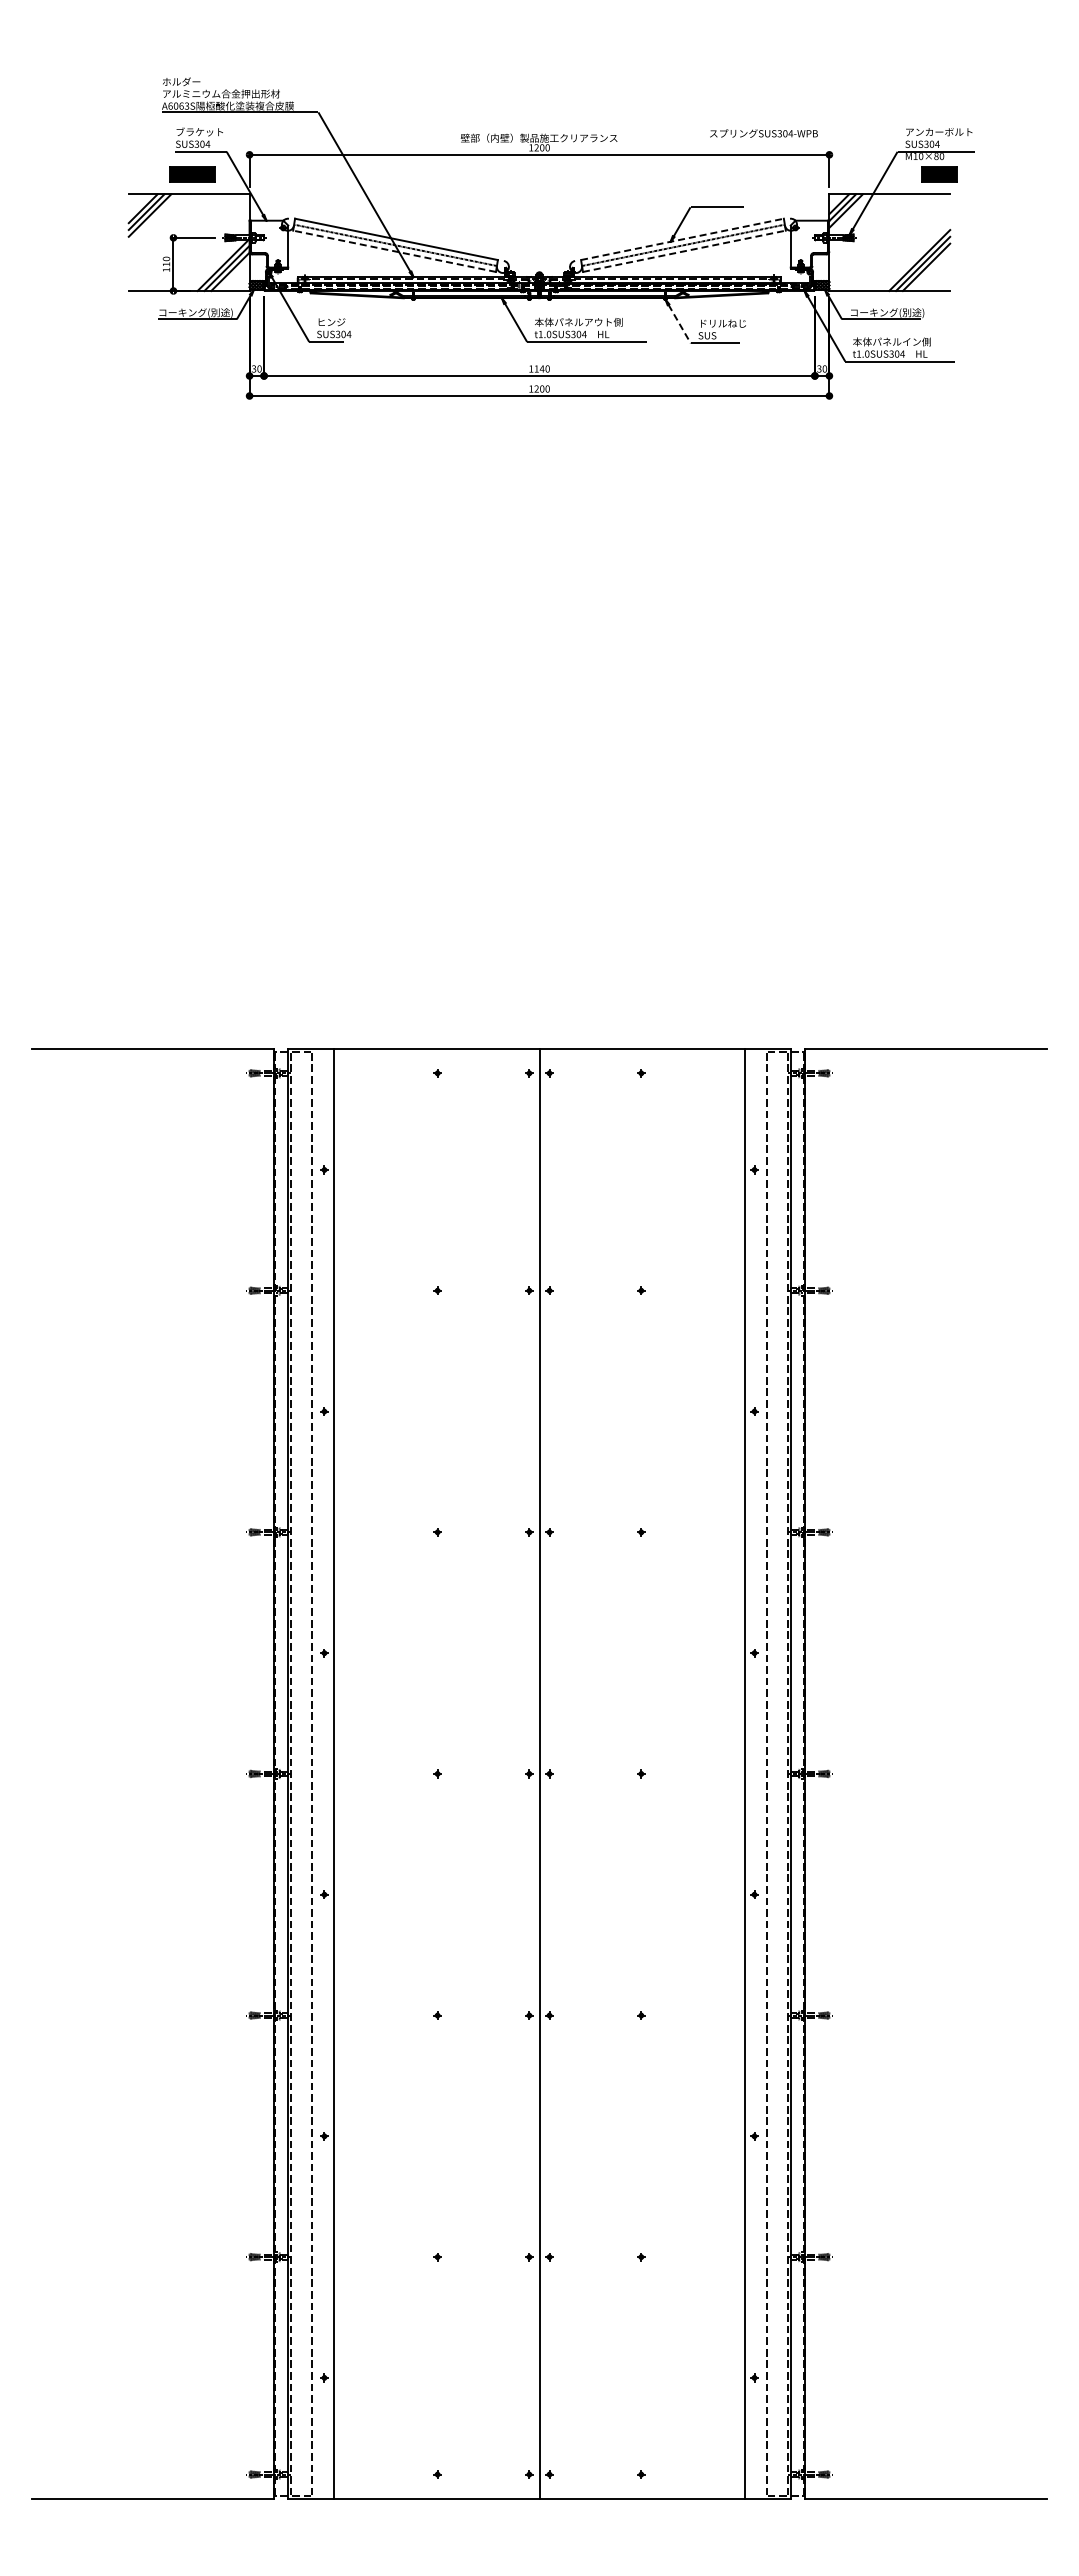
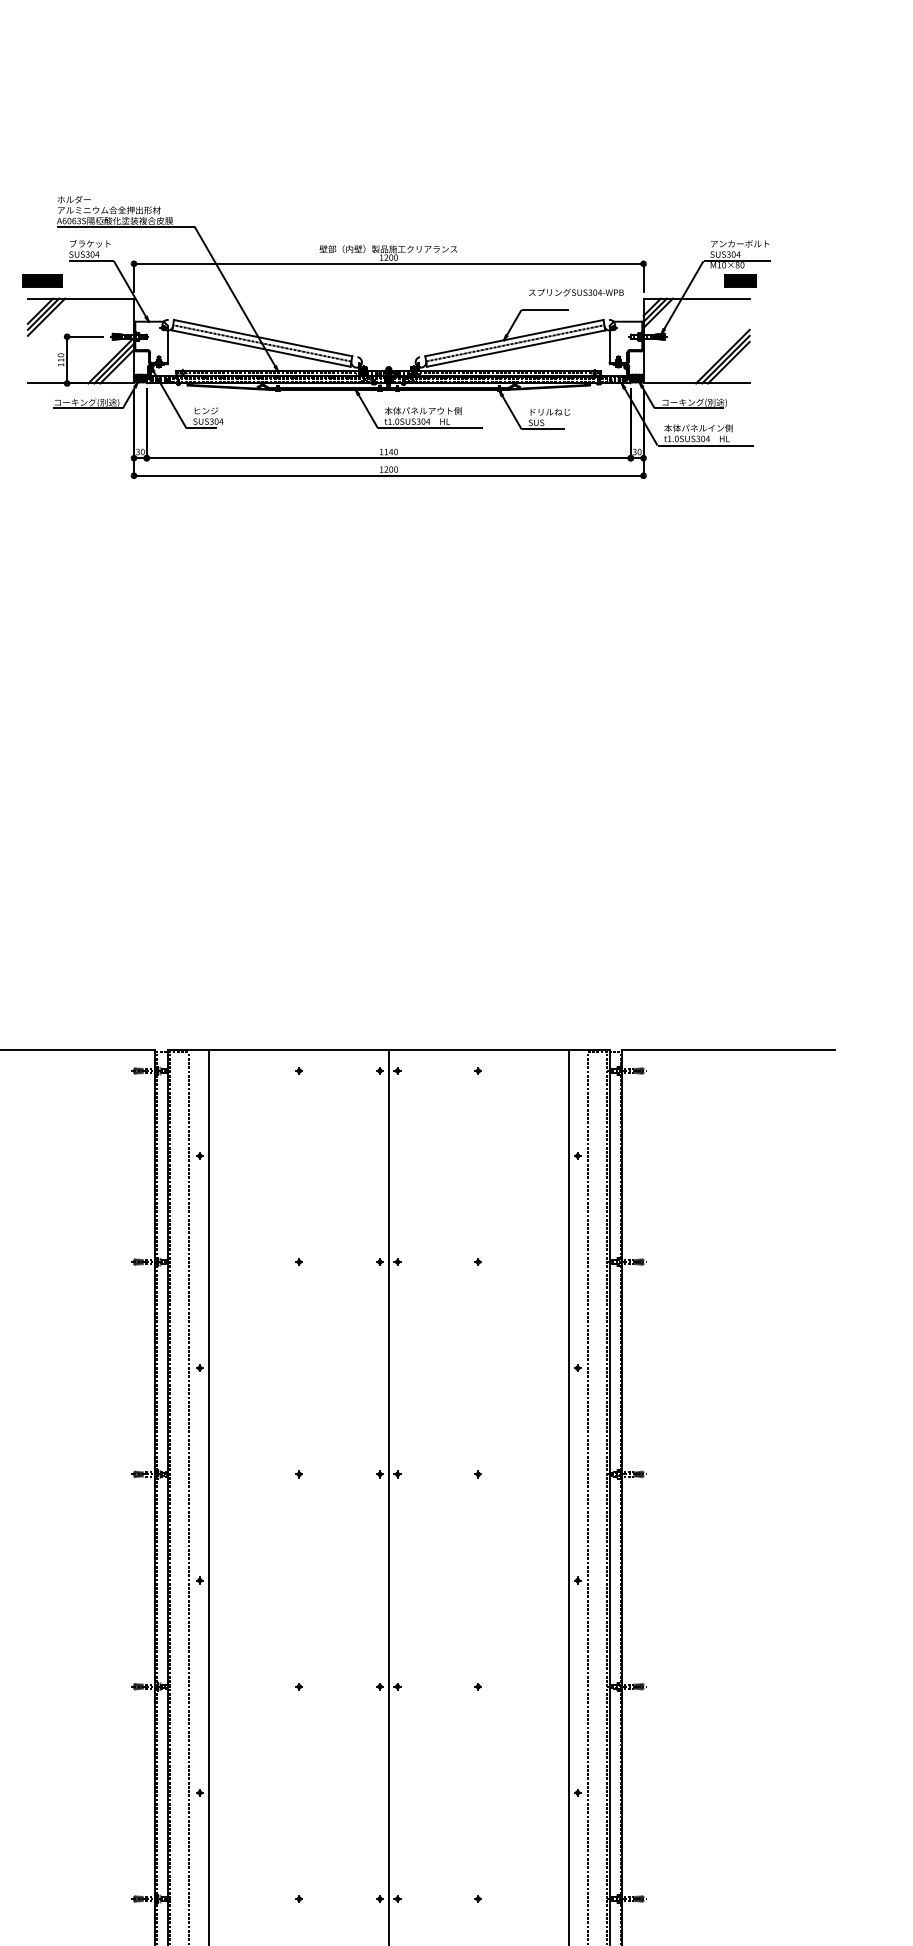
text: (763, 133) -> (575, 292), moved
part: (192, 174) -> (42, 281), moved
line: (682, 239) -> (514, 338), dashed -> solid
line: (394, 251) -> (261, 348), dashed -> solid
line: (684, 251) -> (516, 348), dashed -> solid
line: (679, 324) -> (511, 412), dashed -> solid

